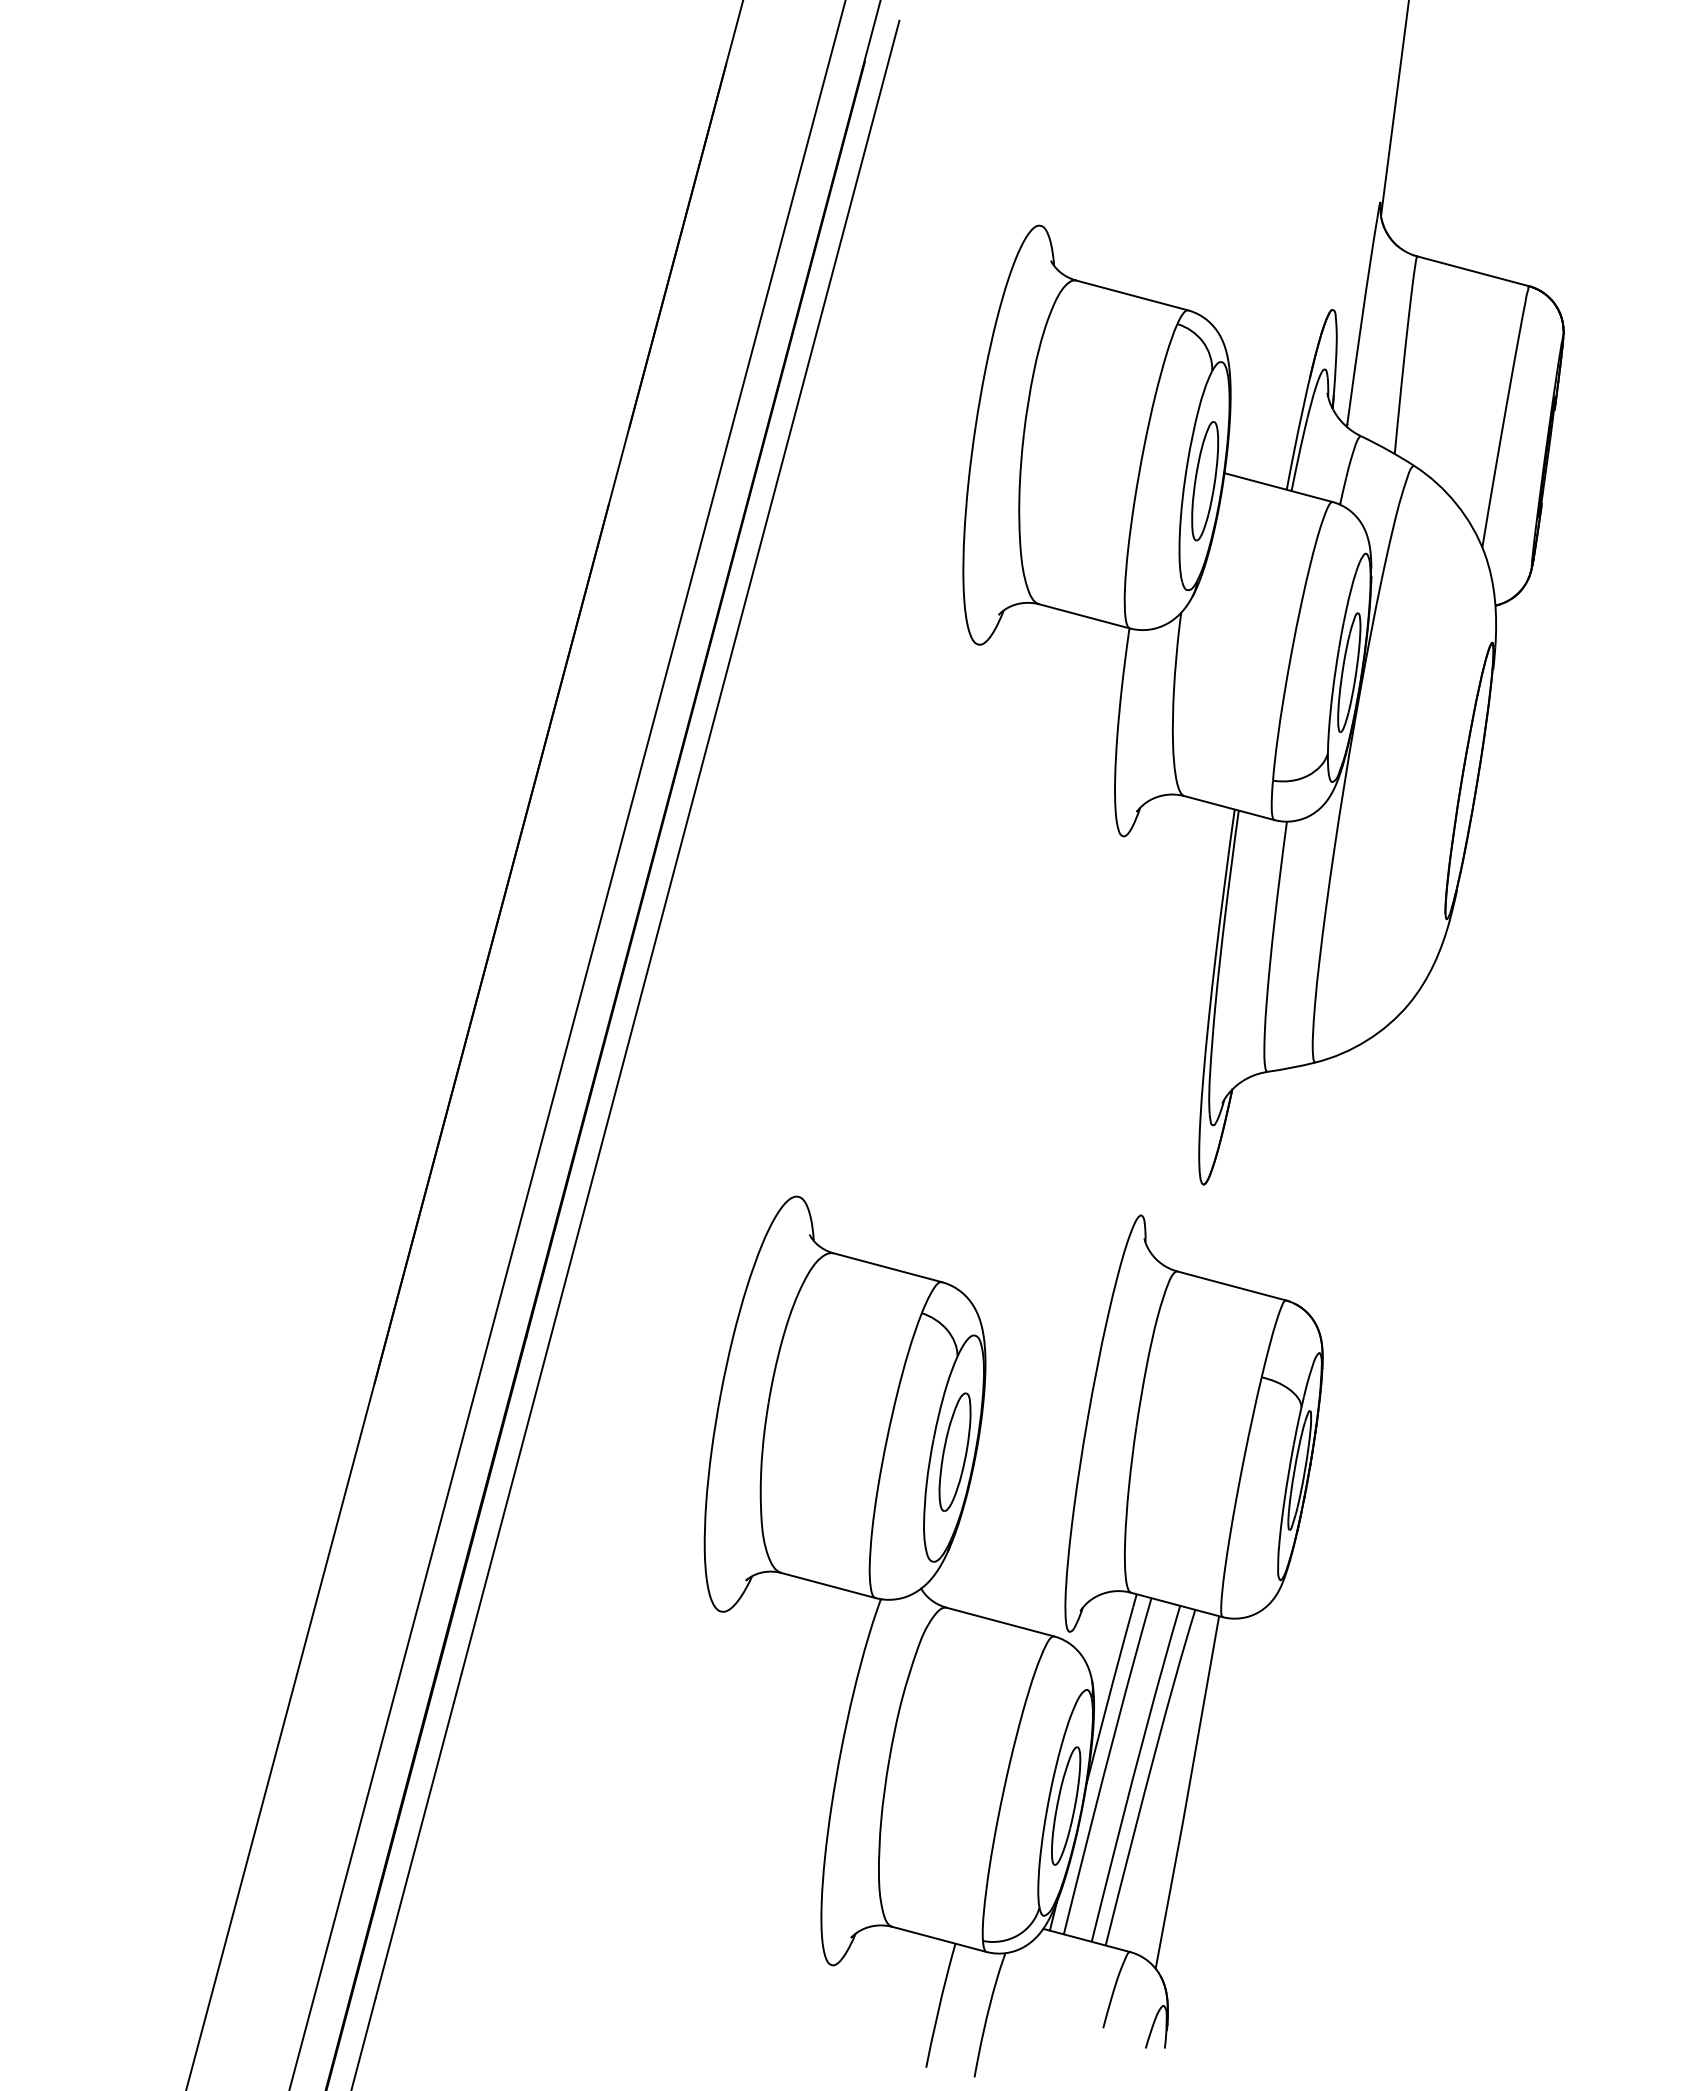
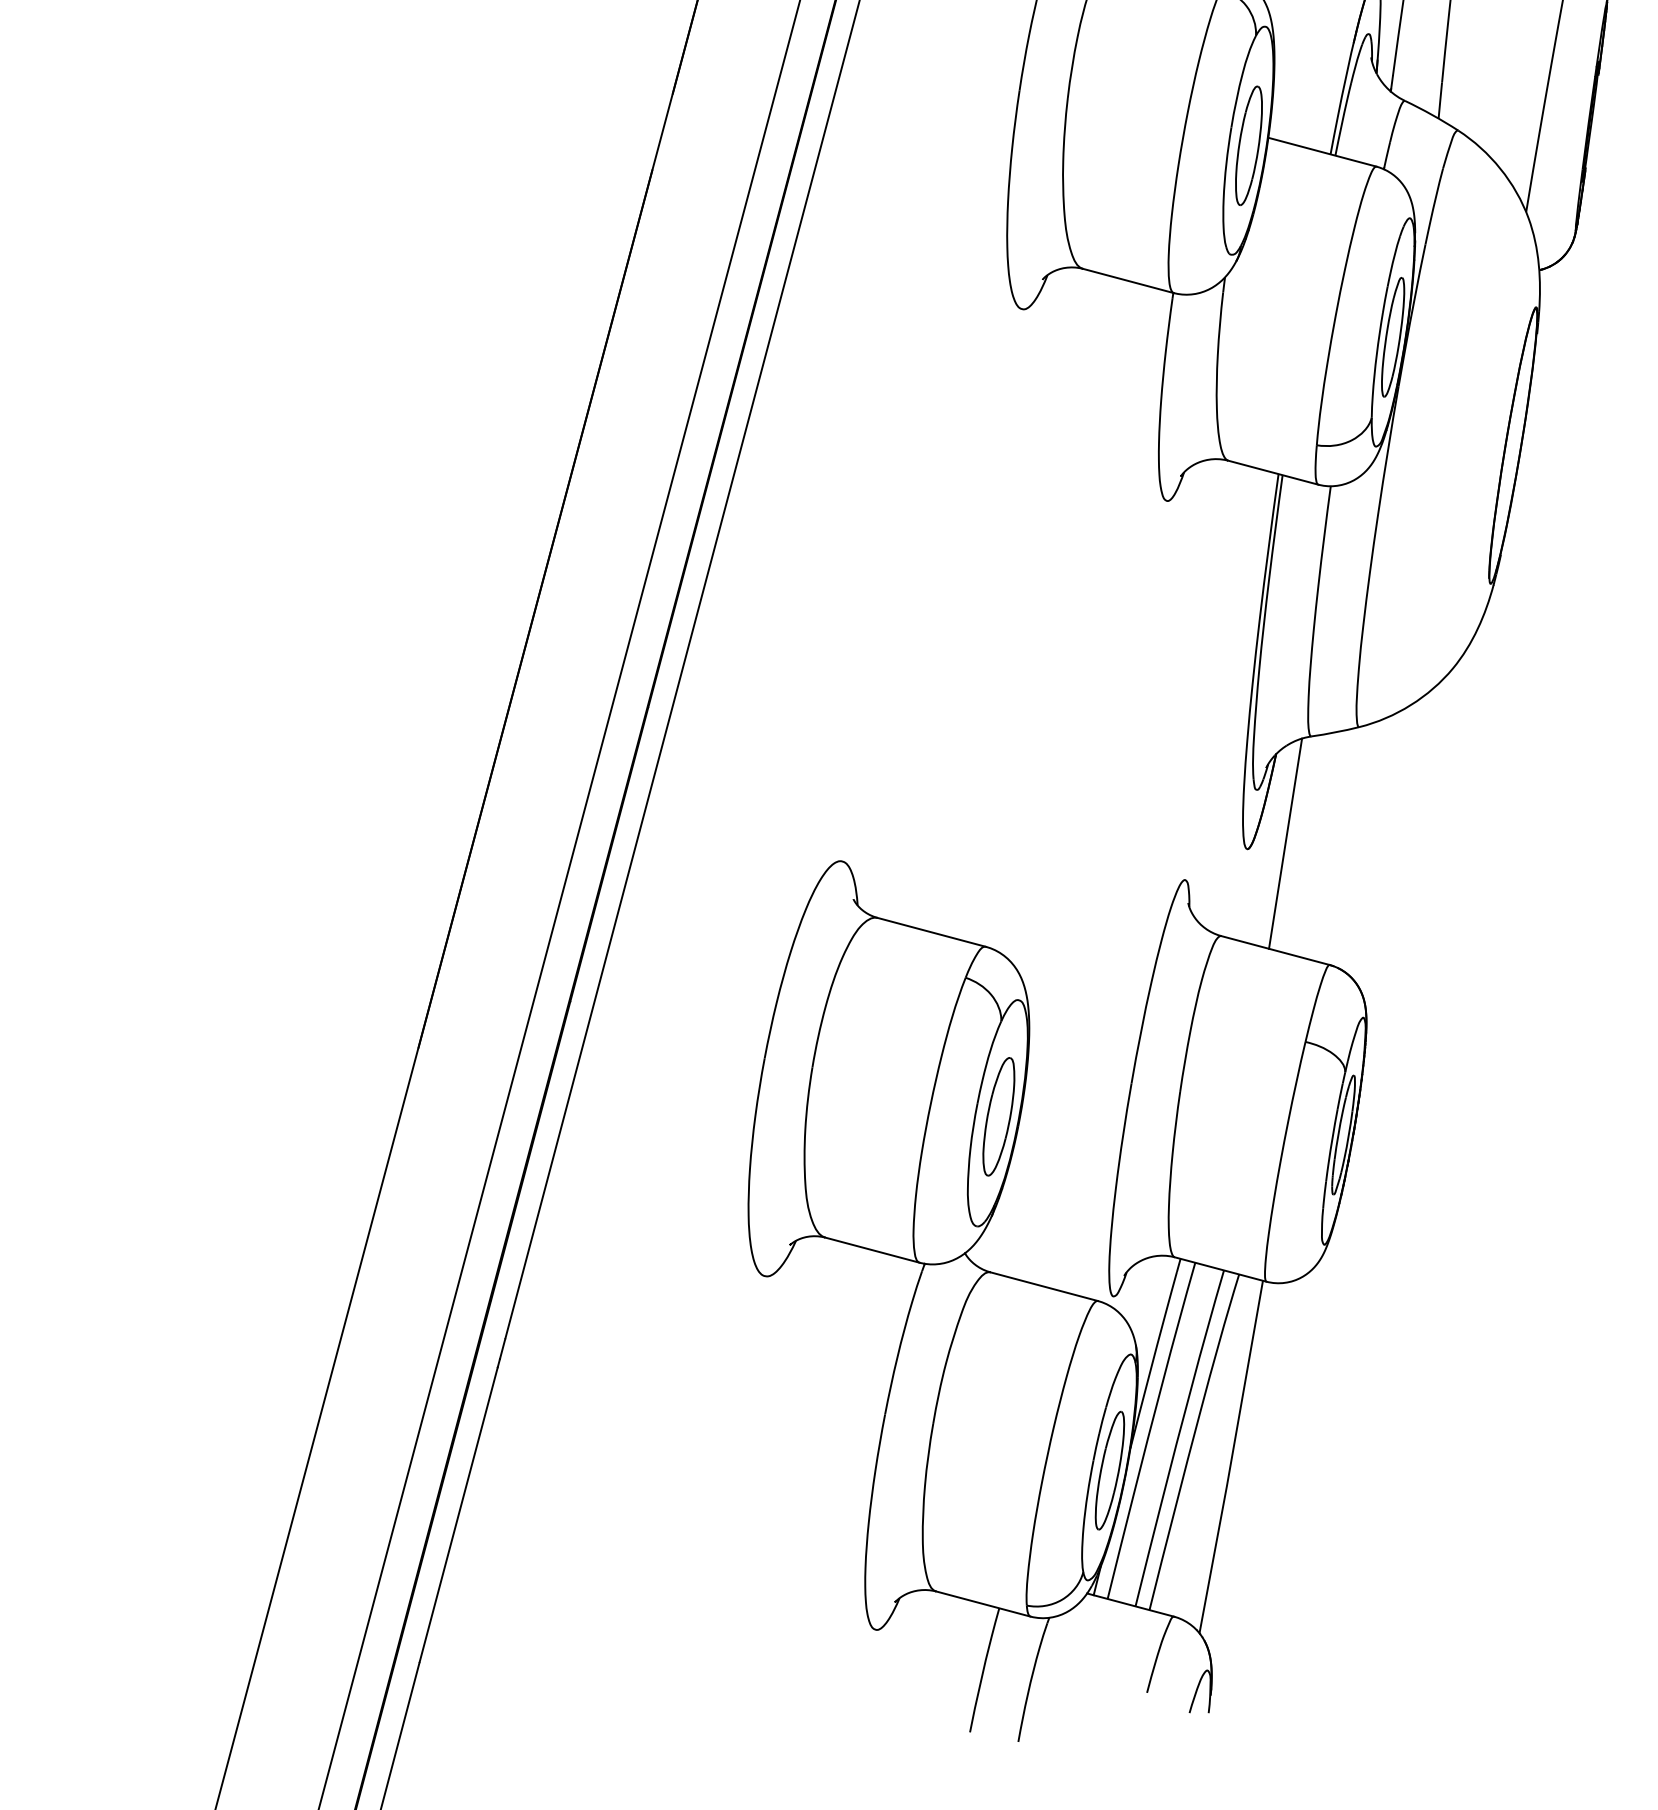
line: (1241, 1179) -> (1285, 844), added

